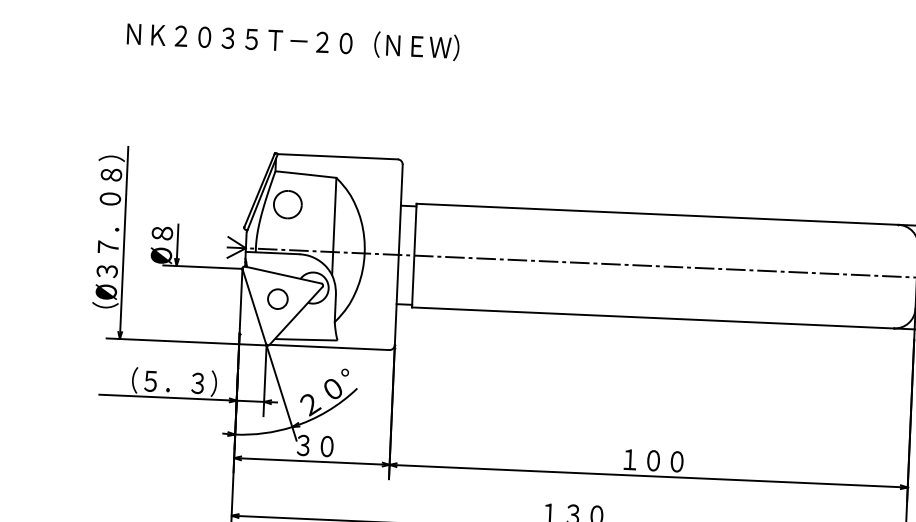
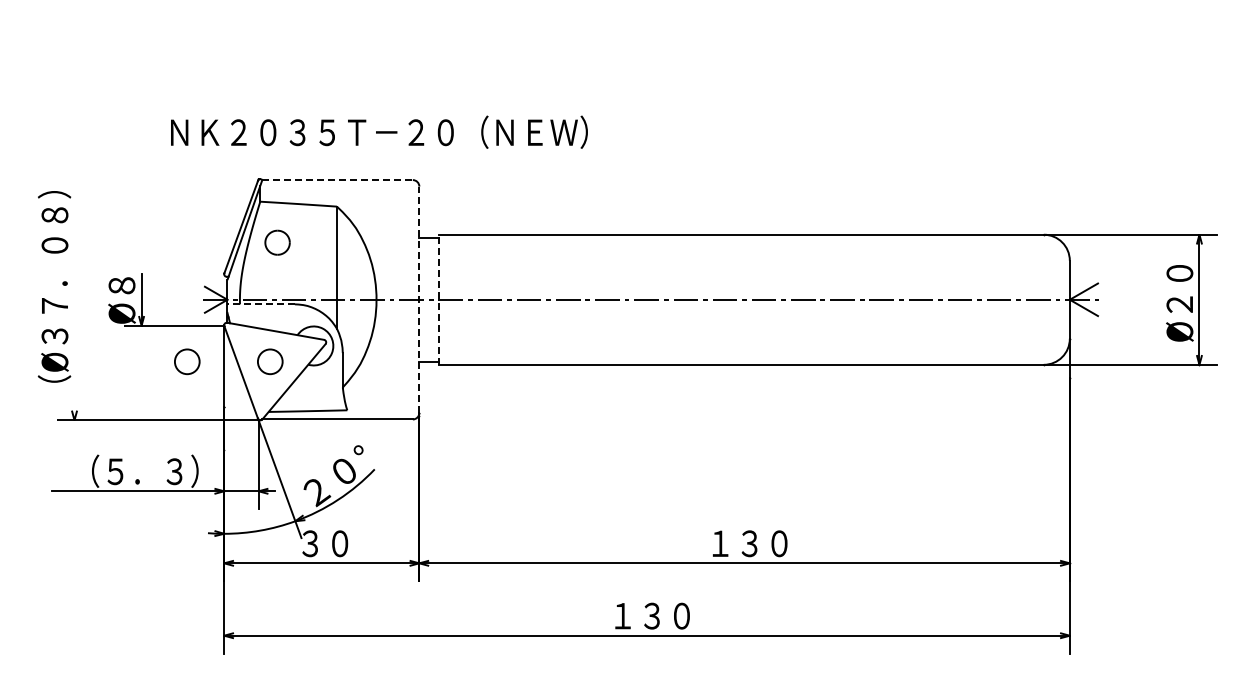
text: (293, 40) -> (379, 131), moved
line: (338, 157) -> (338, 180), solid -> dashed
part: (287, 204) -> (277, 242), size x0.7
line: (124, 242) -> (74, 299), removed
line: (272, 253) -> (261, 304), solid -> dashed
line: (398, 254) -> (419, 299), solid -> dashed
line: (414, 255) -> (438, 299), solid -> dashed
circle: (211, 296) -> (187, 361), added
text: (653, 460) -> (749, 543), １００ -> １３０

